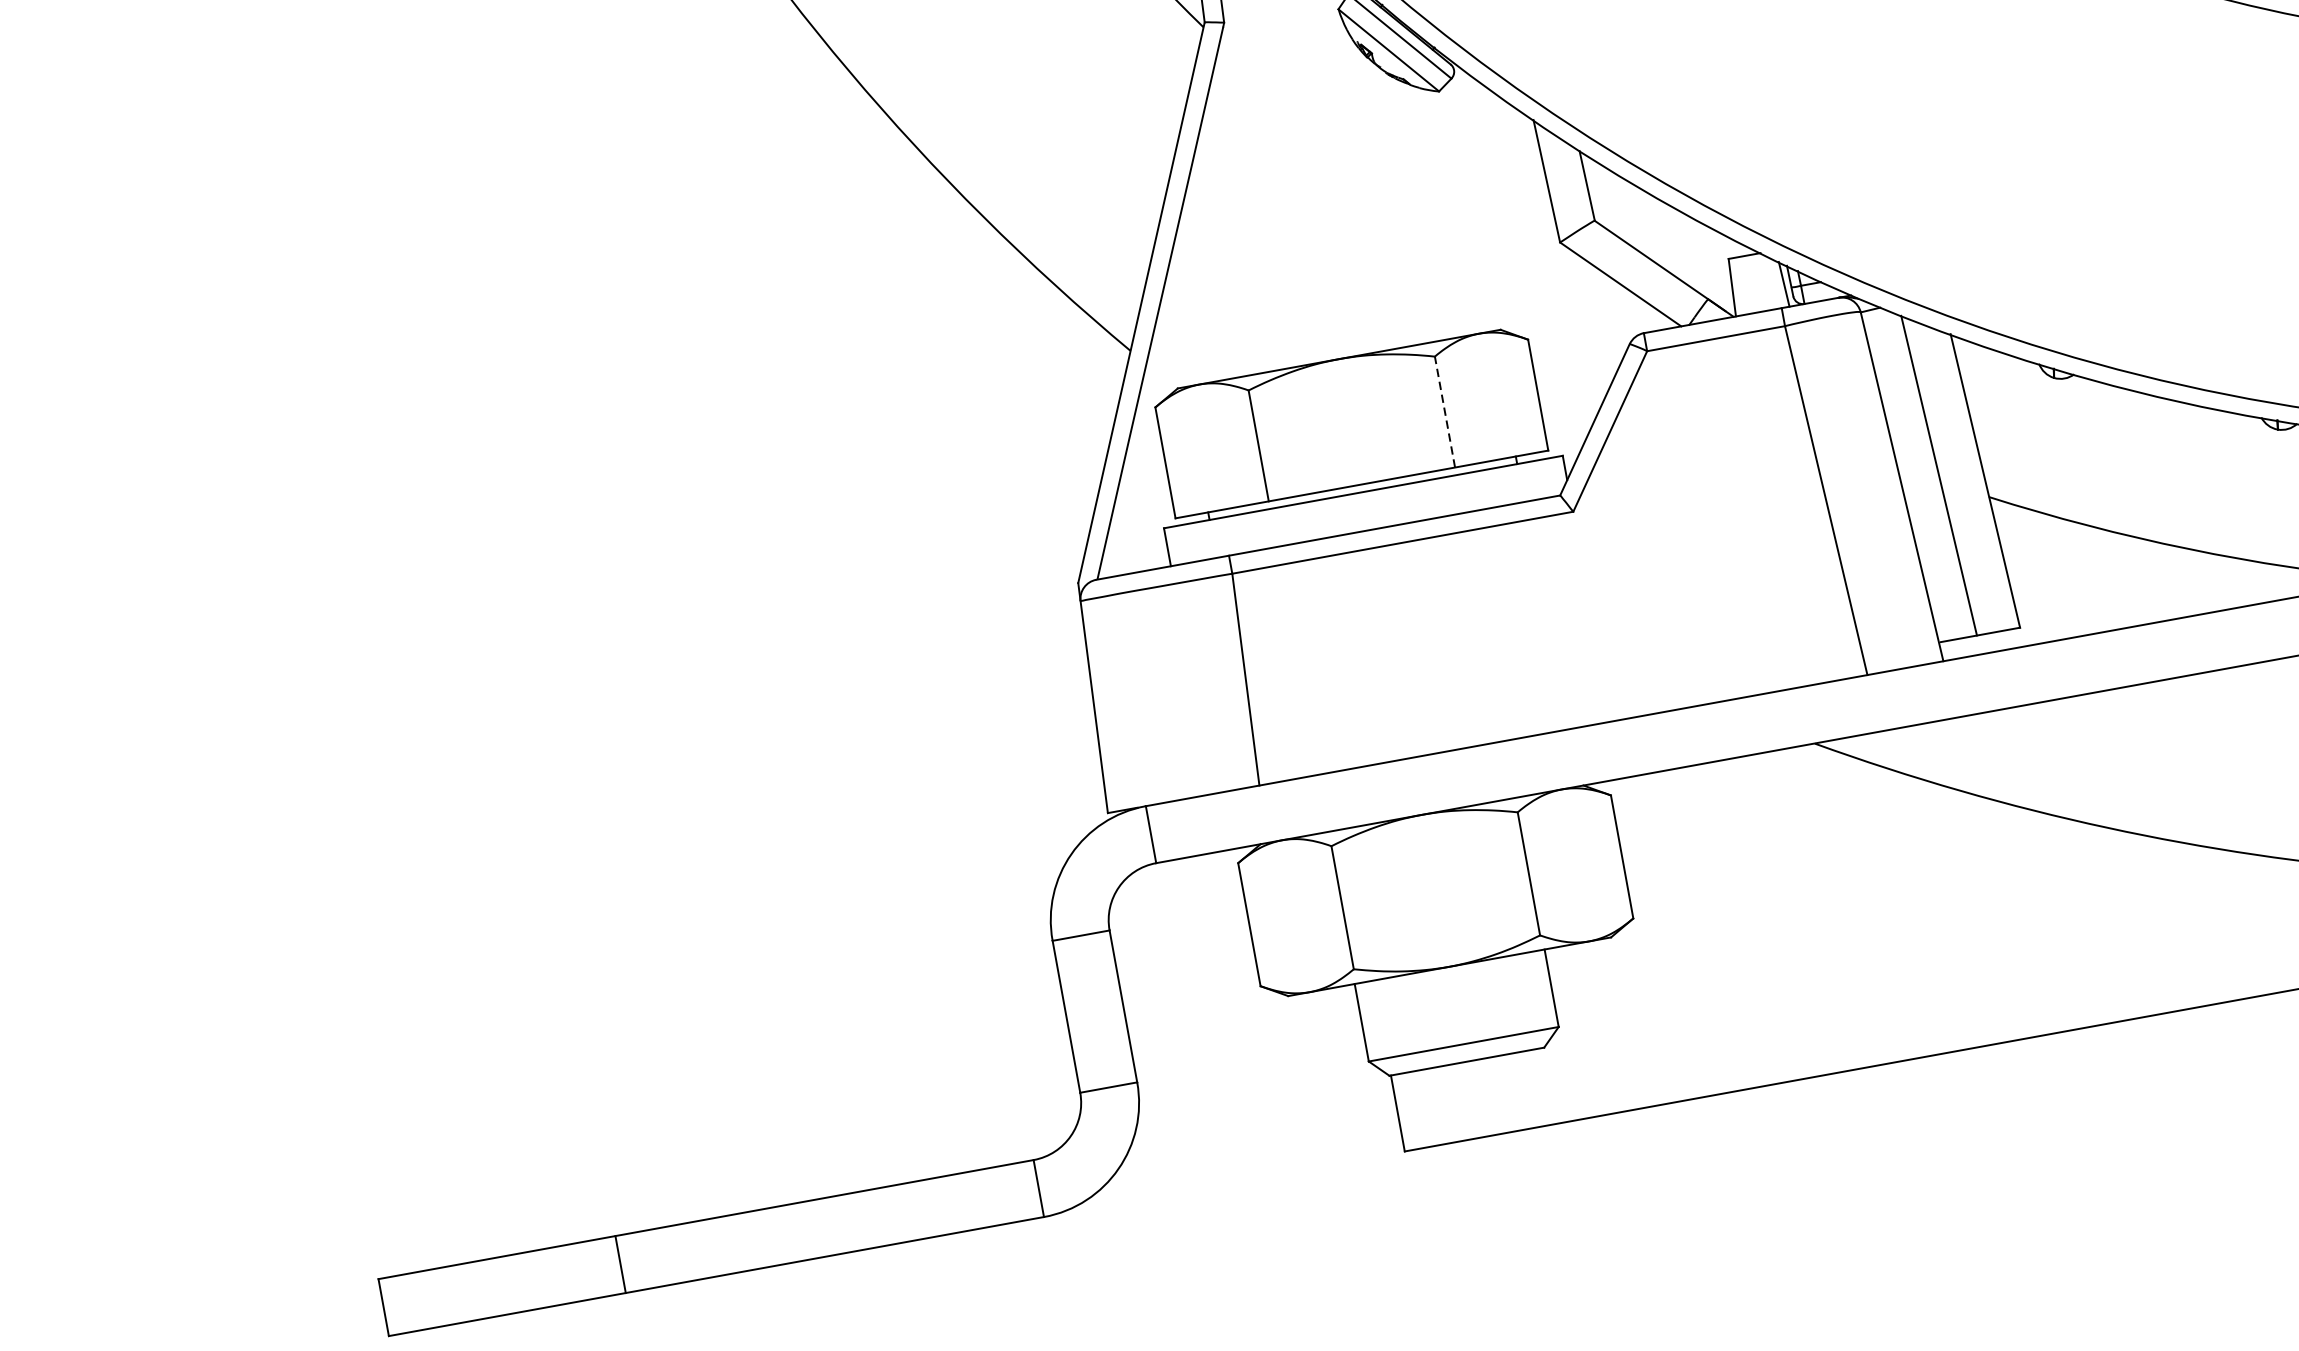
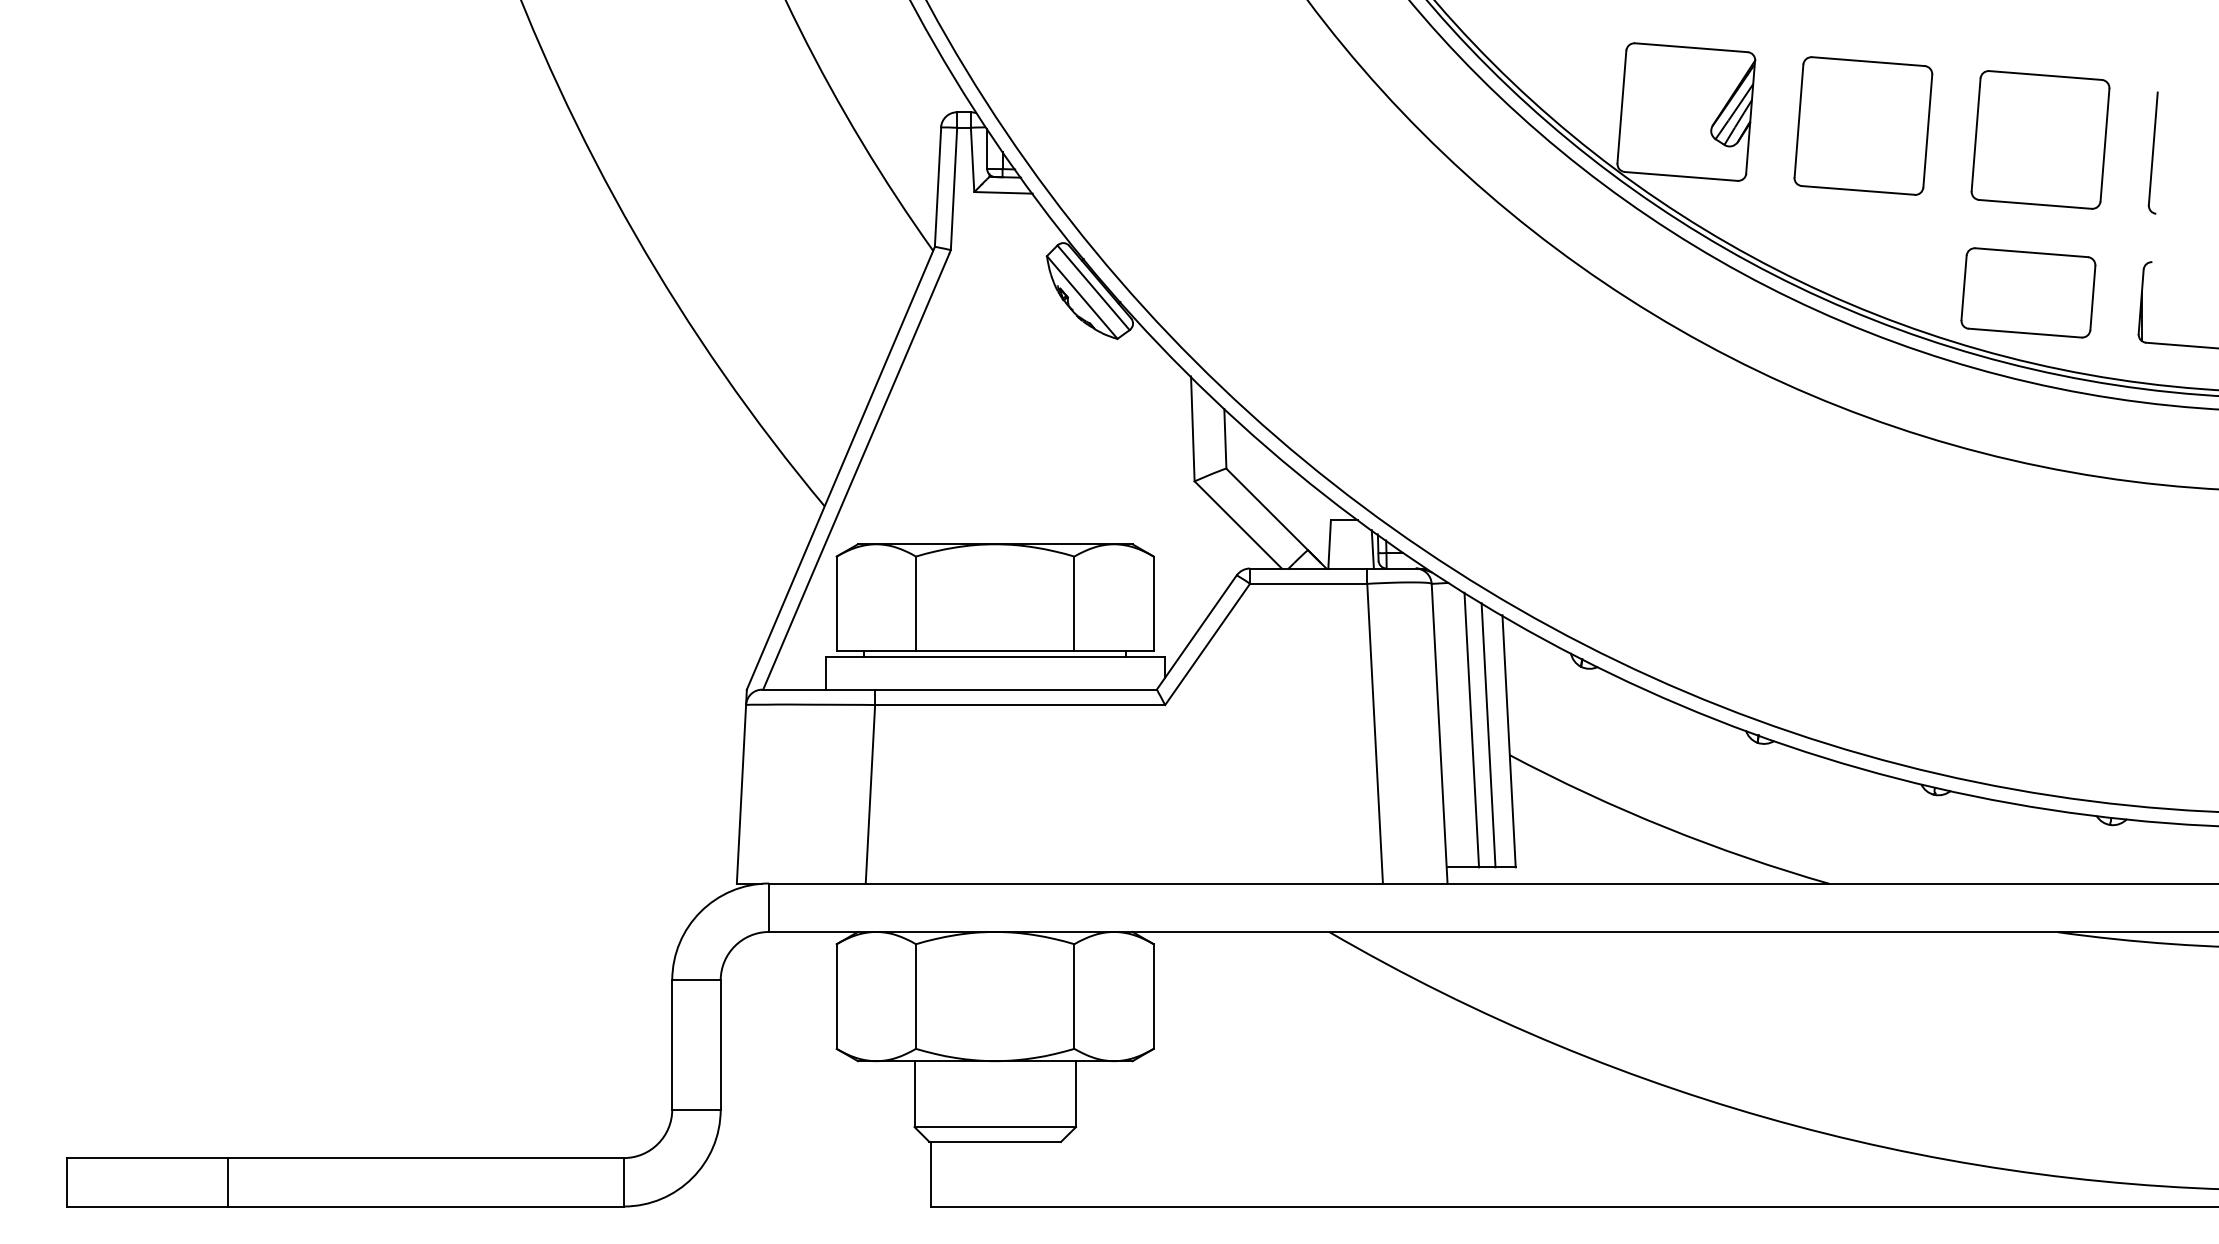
line: (1445, 411) -> (1074, 603), dashed -> solid
line: (1959, 478) -> (1488, 735), added
line: (621, 1264) -> (228, 1182), moved

